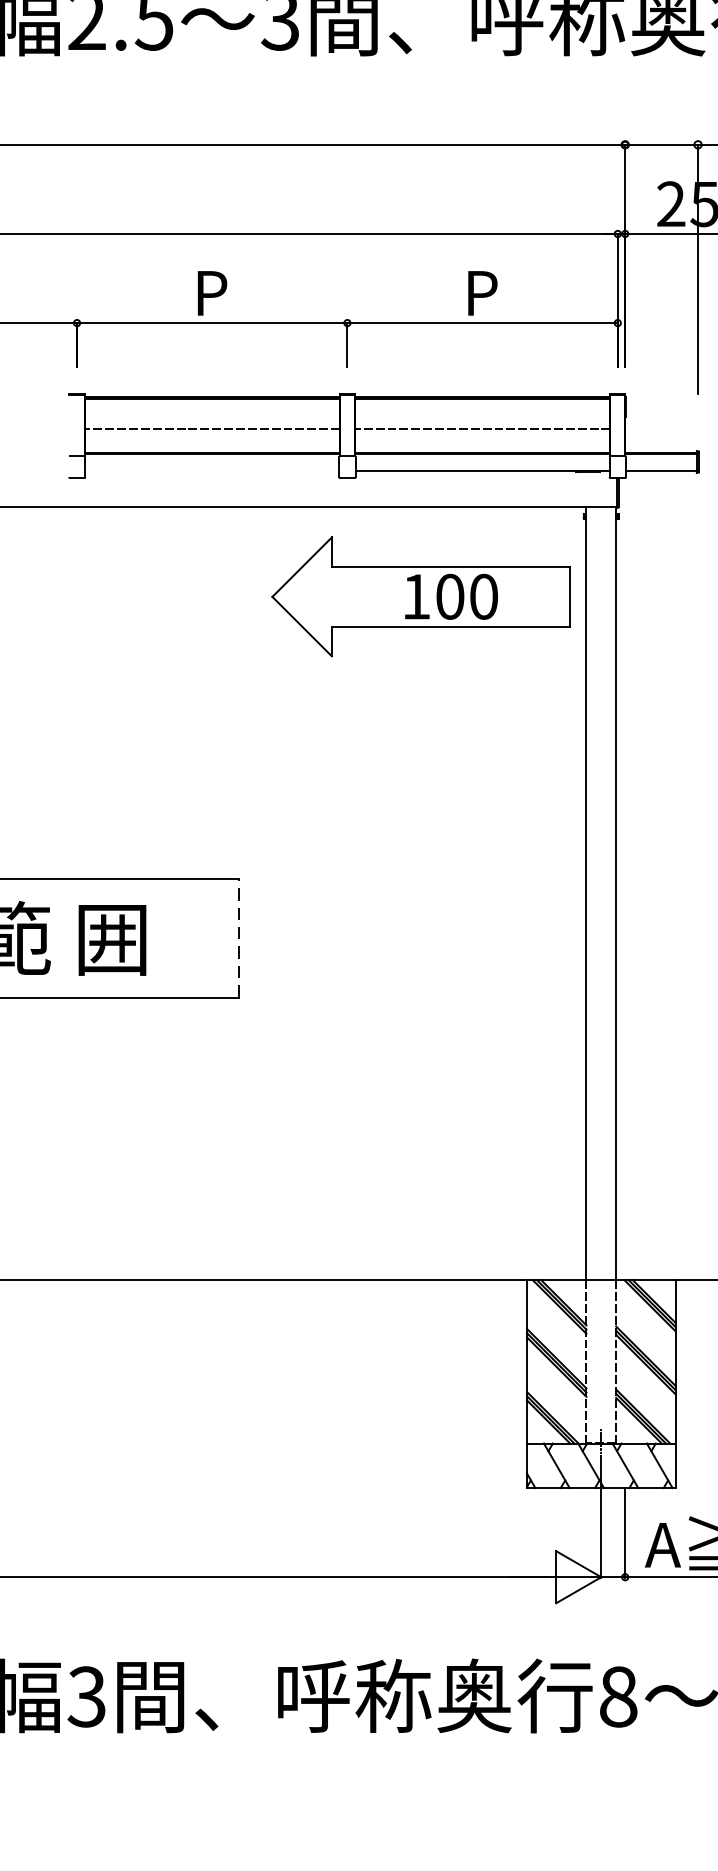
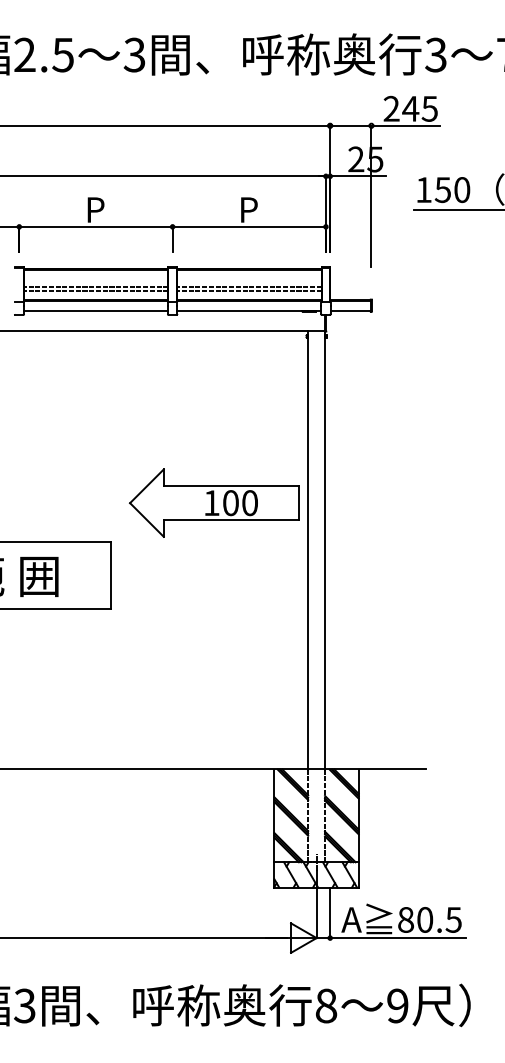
line: (211, 437) -> (95, 291), added
line: (481, 437) -> (248, 291), added
line: (211, 470) -> (95, 310), added
part: (421, 595) -> (214, 502), moved
line: (239, 937) -> (111, 575), dashed -> solid

